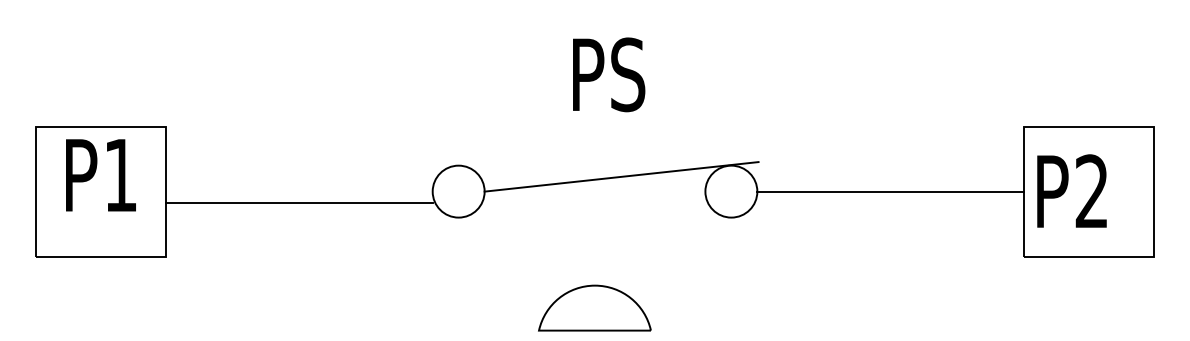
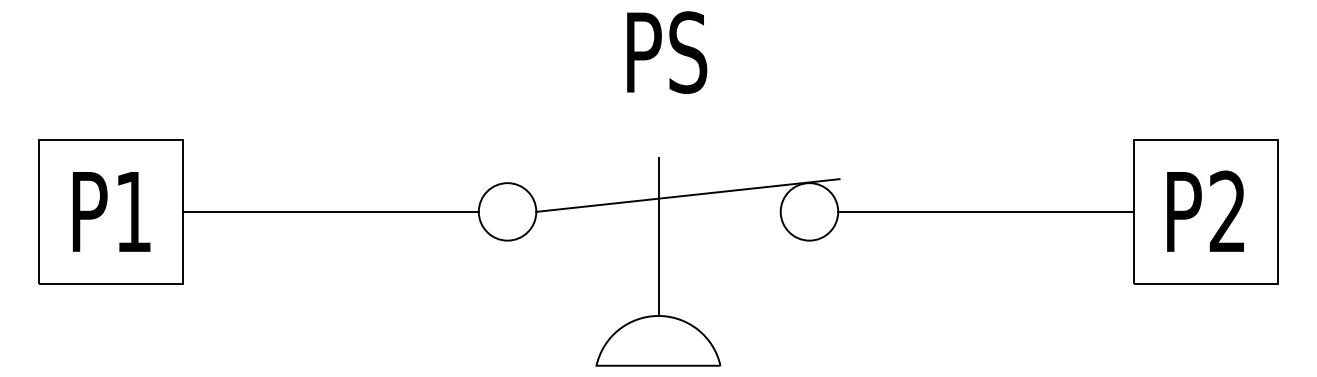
text: (609, 74) -> (667, 52), moved
text: (100, 175) -> (111, 211), moved
text: (1071, 190) -> (1205, 210), moved
line: (298, 203) -> (330, 211), moved
line: (595, 213) -> (658, 236), added

